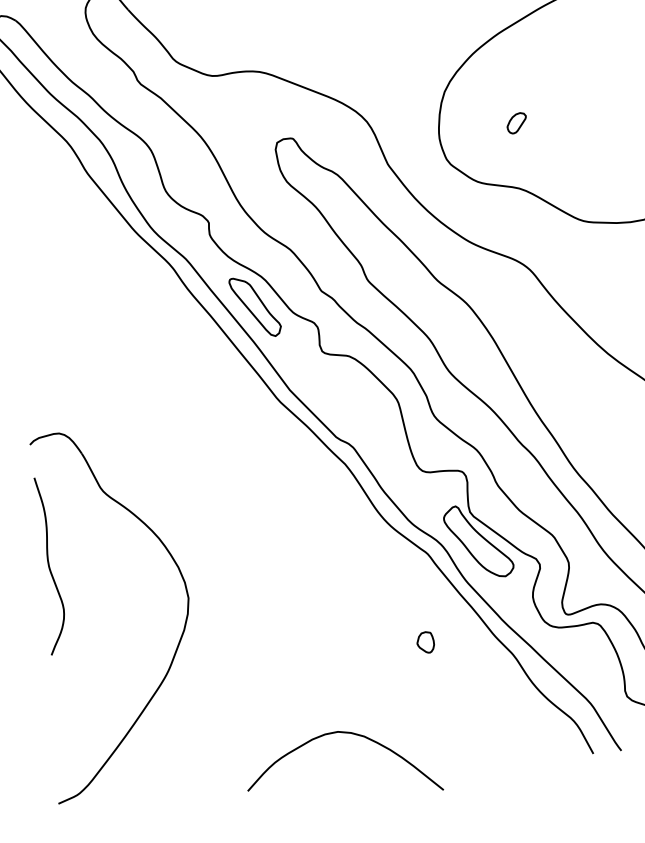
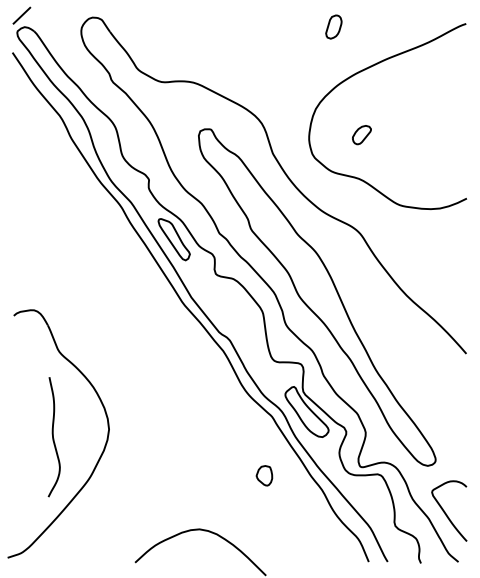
part: (516, 122) -> (361, 134), size x1.4
curve: (49, 566) -> (53, 437), moved
part: (425, 642) -> (264, 475), size x1.4

